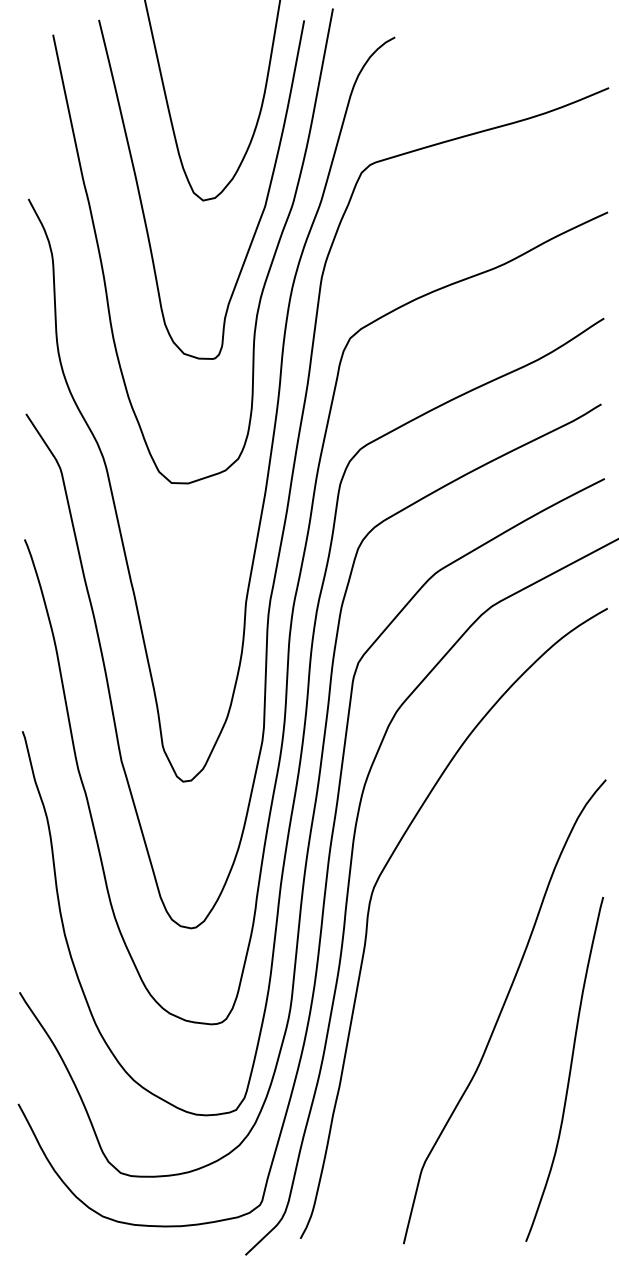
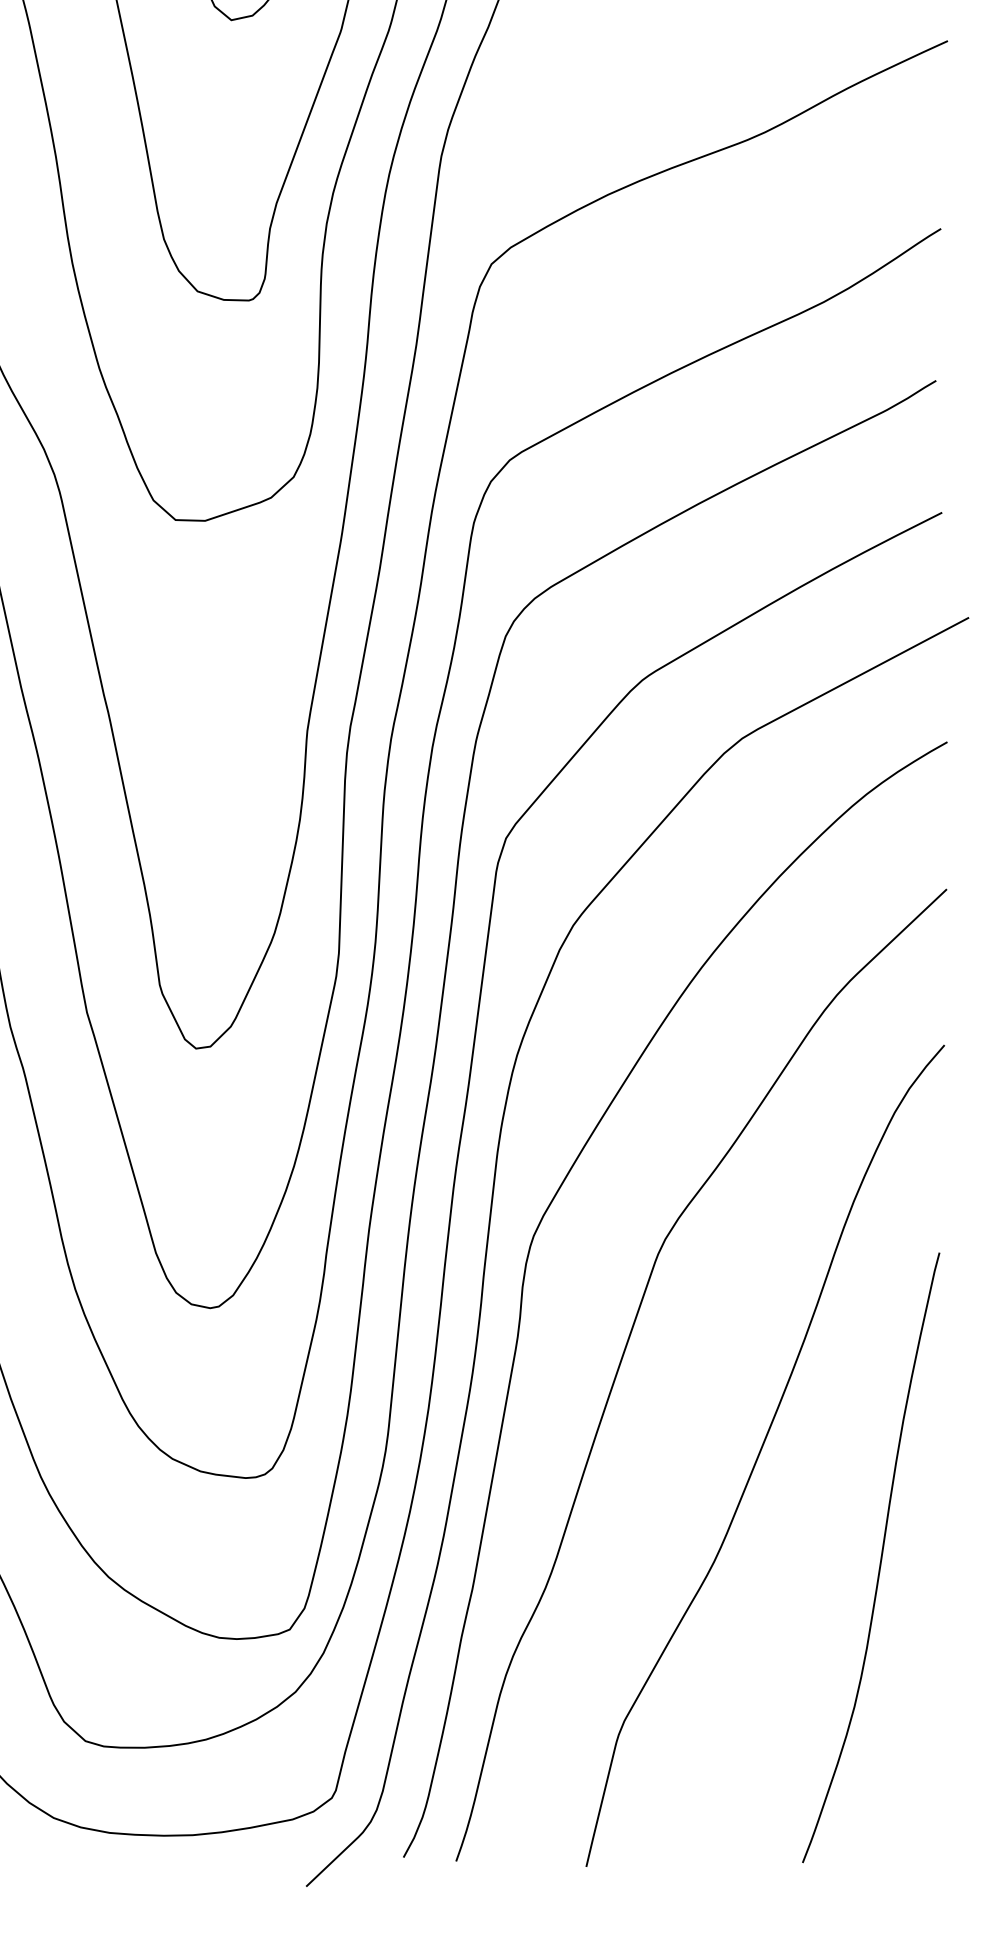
curve: (426, 952) -> (626, 1350), added

